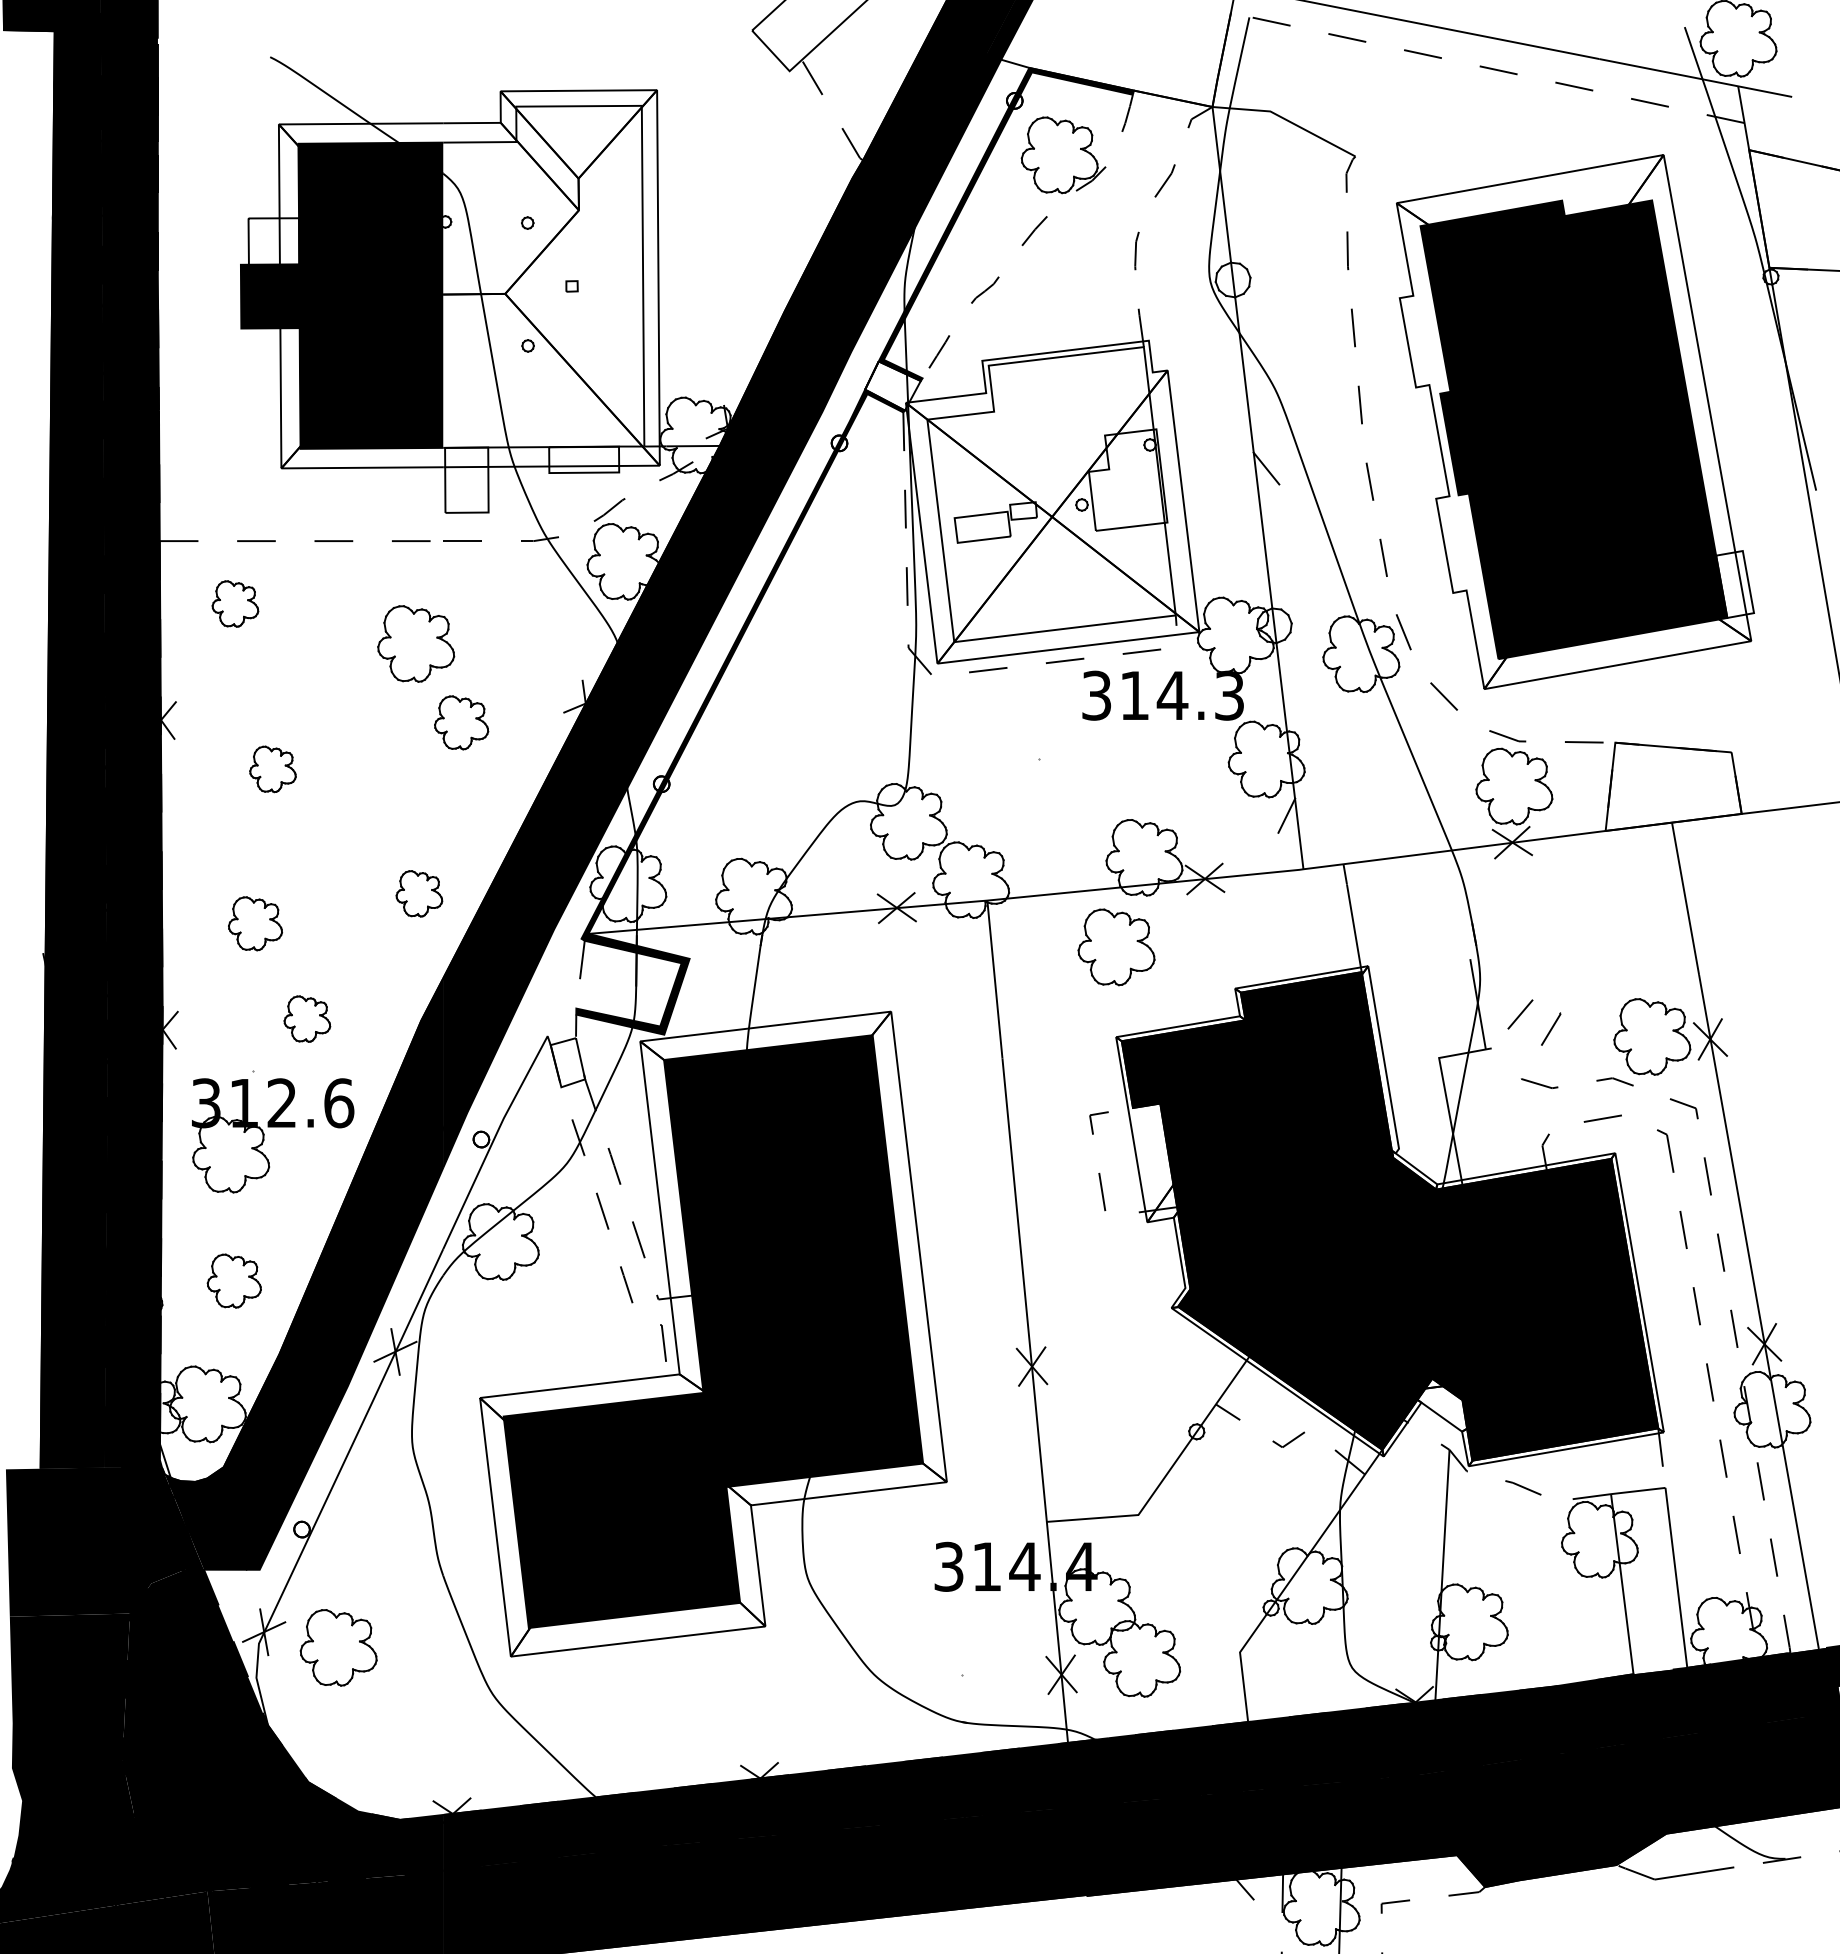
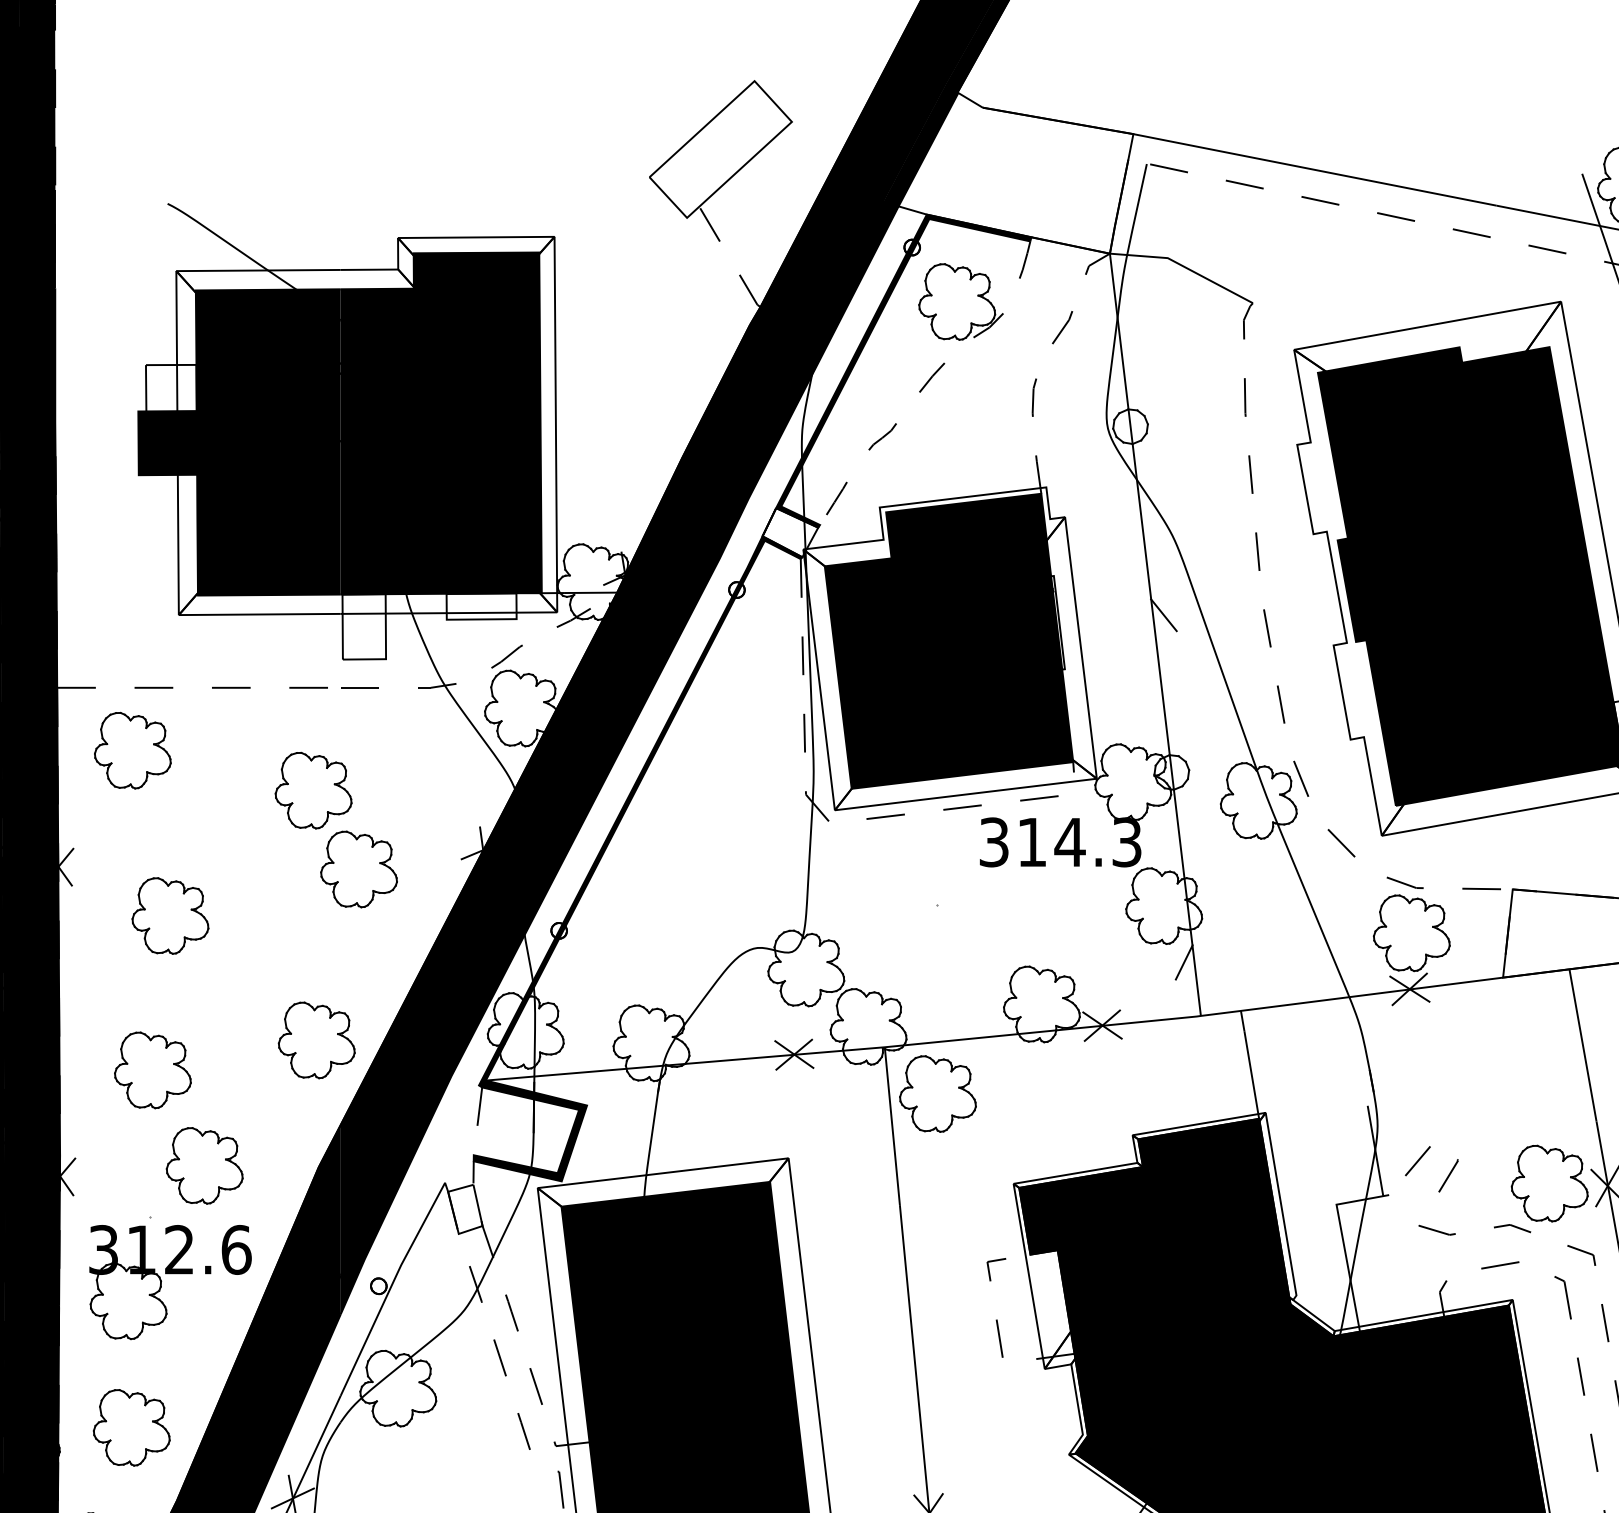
fill: (543, 276) -> (440, 423), added
fill: (1051, 494) -> (948, 641), added
part: (235, 603) -> (132, 750), size x1.67
part: (461, 722) -> (358, 869), size x1.43
part: (272, 769) -> (169, 916), size x1.67
part: (419, 893) -> (316, 1040), size x1.67
part: (255, 923) -> (152, 1070), size x1.43
part: (1116, 947) -> (937, 1094), moved
part: (307, 1018) -> (204, 1165), size x1.67
part: (234, 1280) -> (131, 1427), size x1.43

